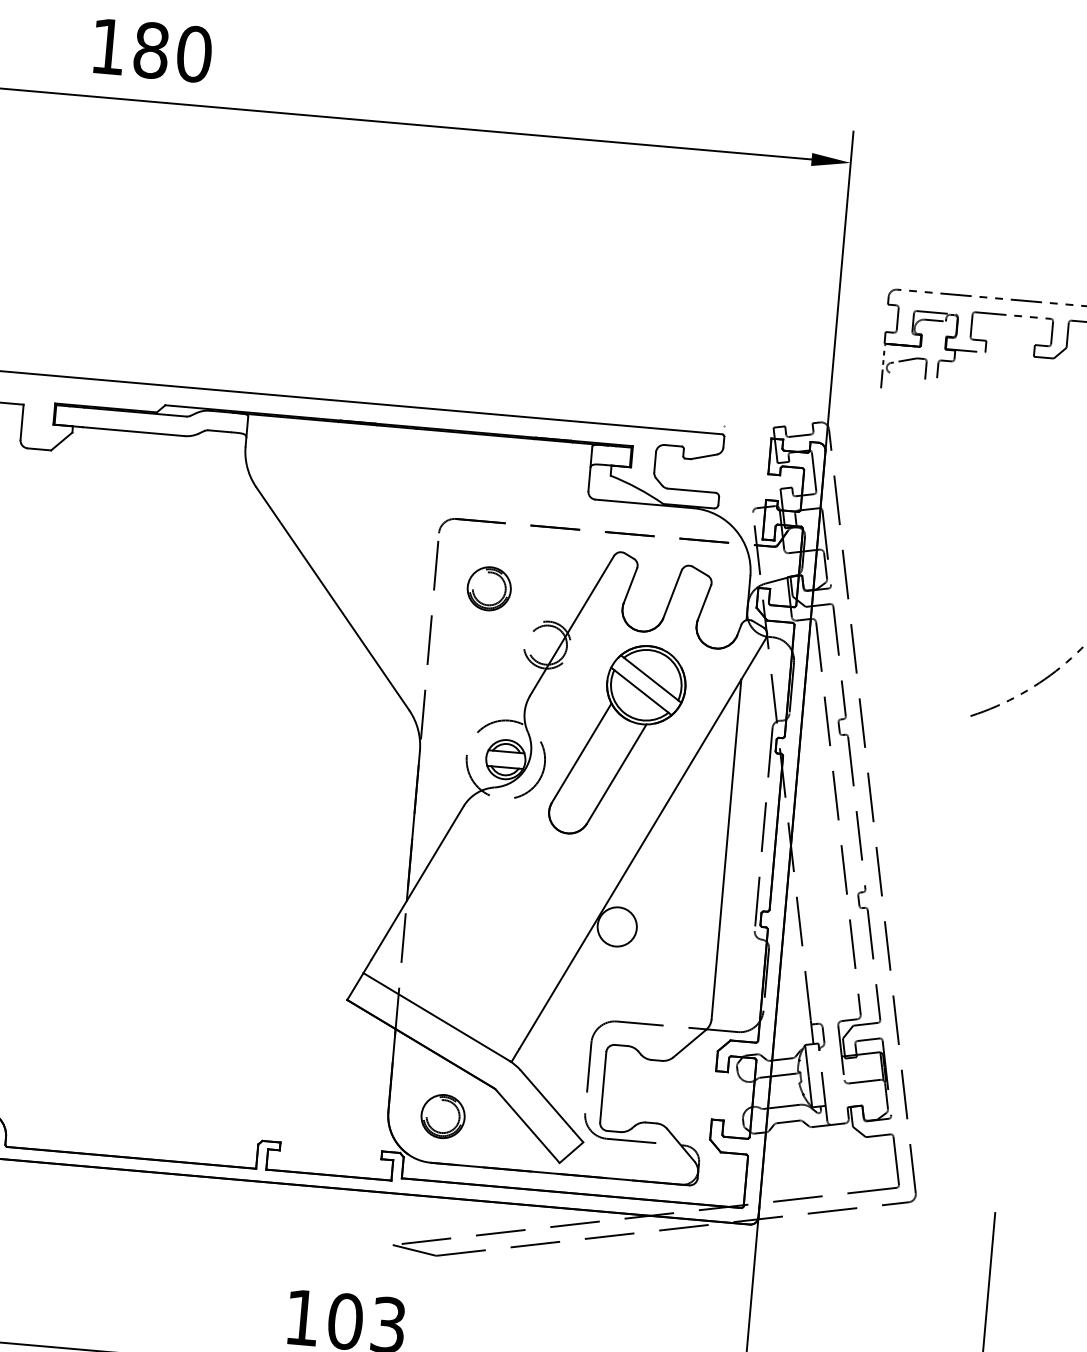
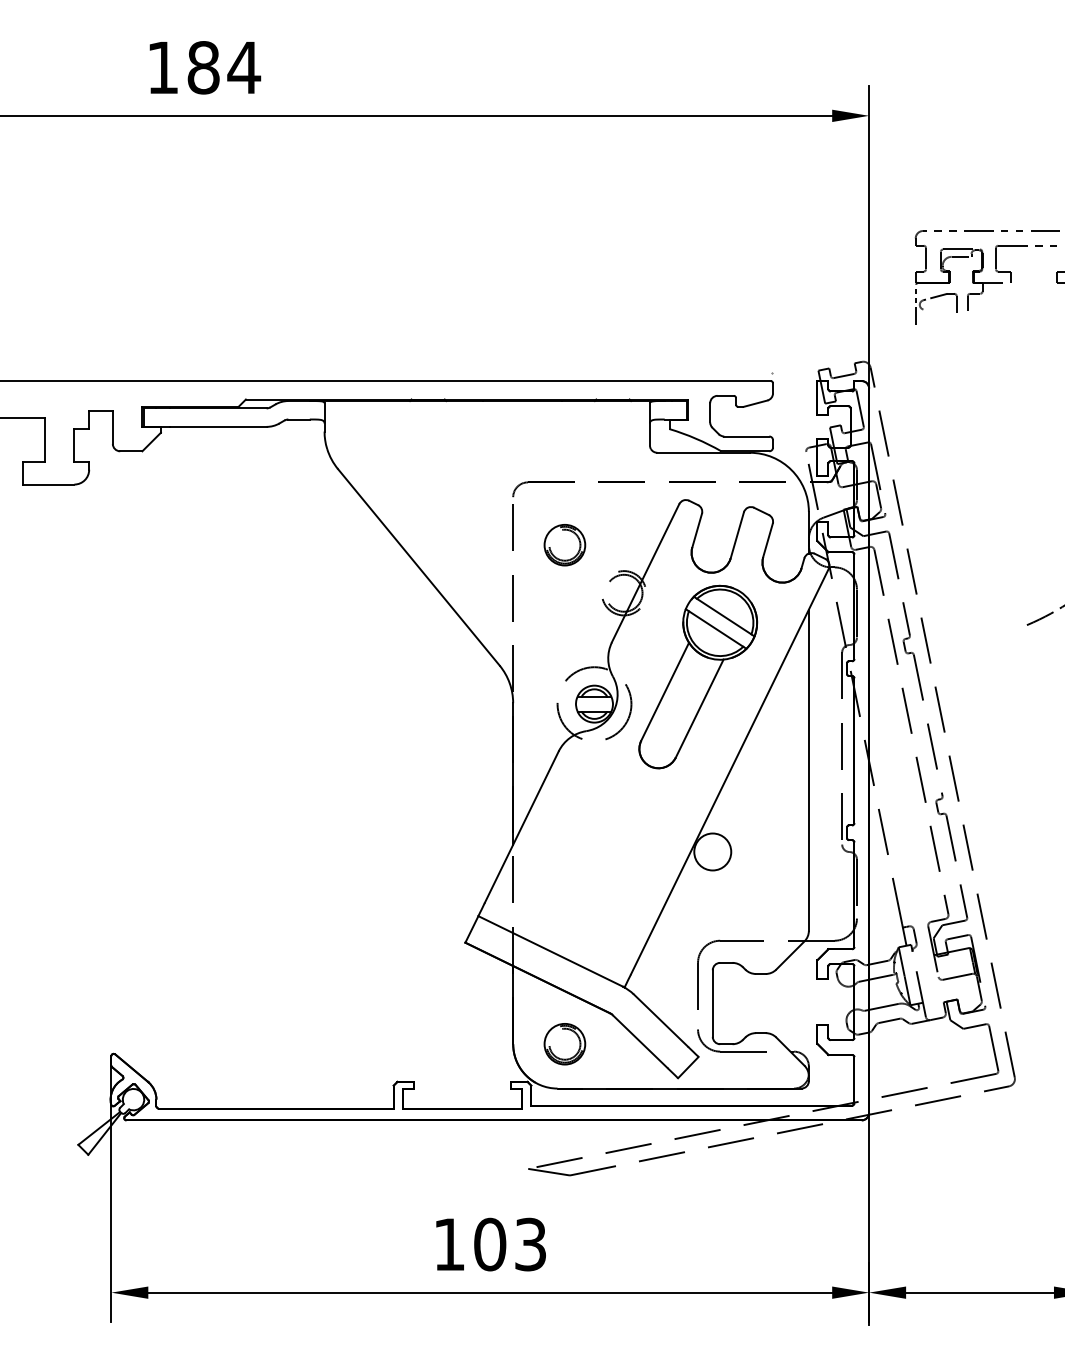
text: (194, 53) -> (244, 67), 180 -> 184

